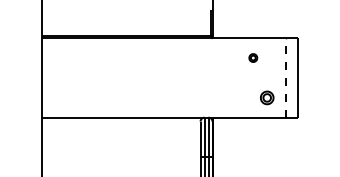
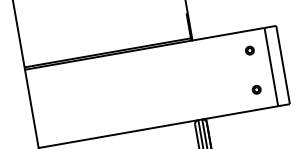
part: (253, 57) -> (250, 50), moved
line: (285, 77) -> (271, 66), dashed -> solid
part: (267, 97) -> (256, 89), size x0.62

